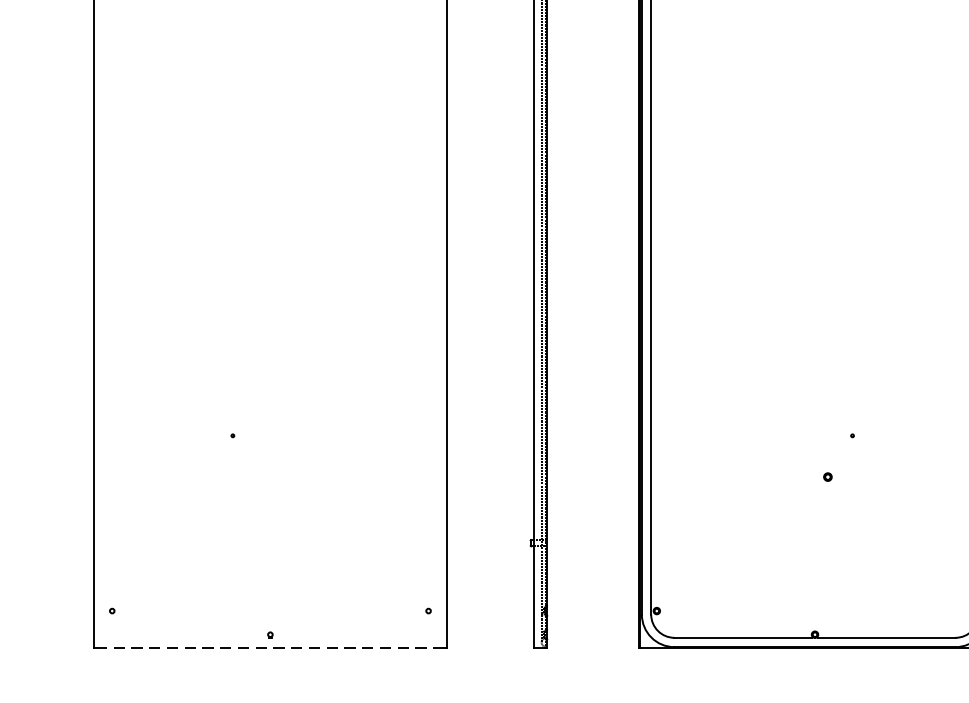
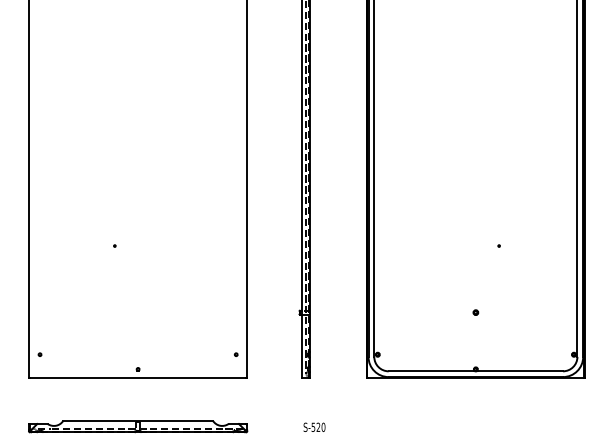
part: (827, 476) -> (475, 312), moved
line: (270, 647) -> (138, 377), dashed -> solid

